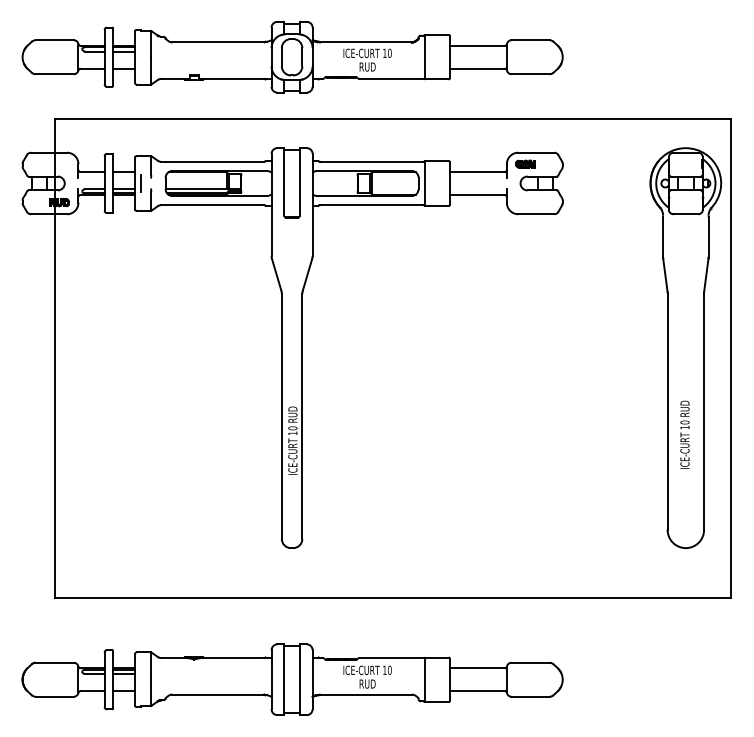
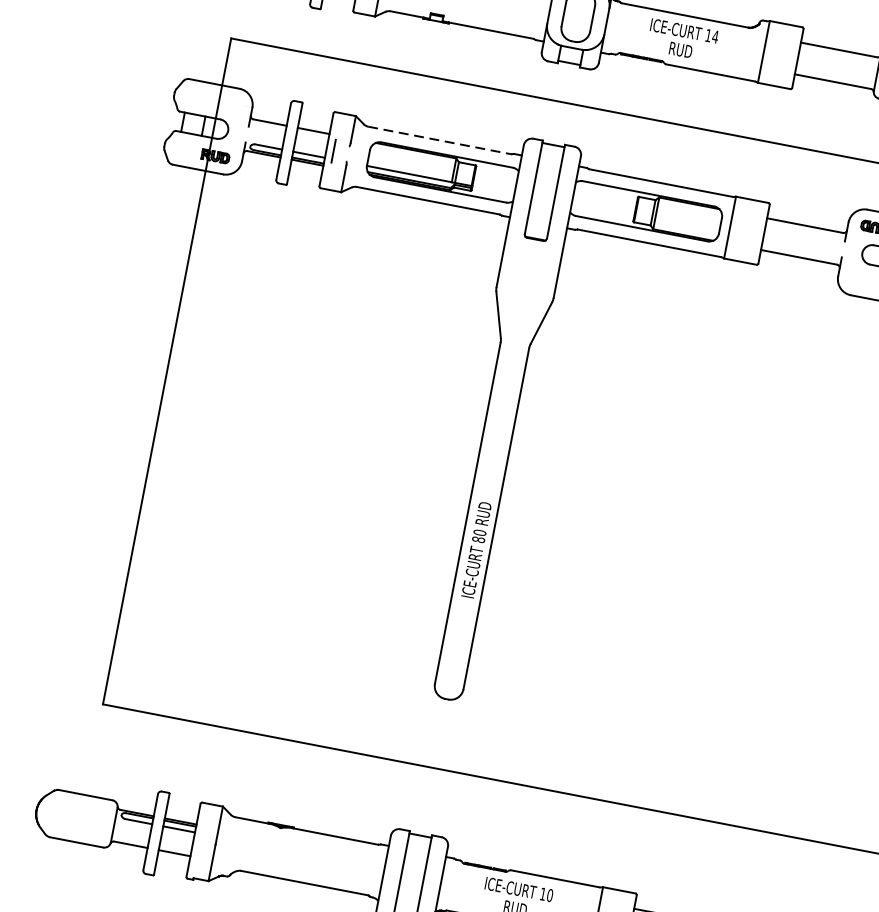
text: (389, 52) -> (715, 35), 10 -> 14
line: (213, 161) -> (441, 140), solid -> dashed
text: (292, 433) -> (478, 539), 10 -> 80

